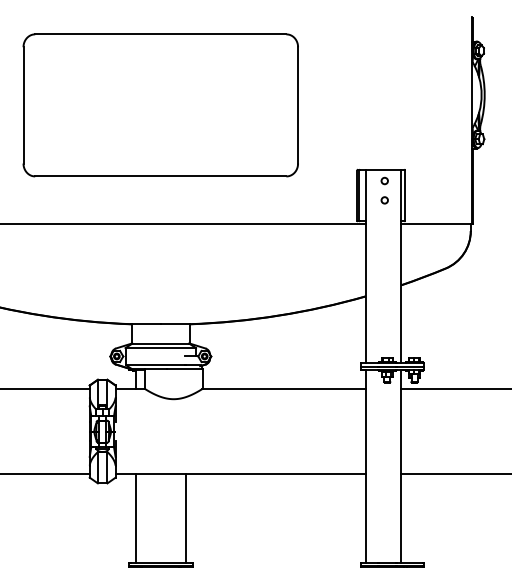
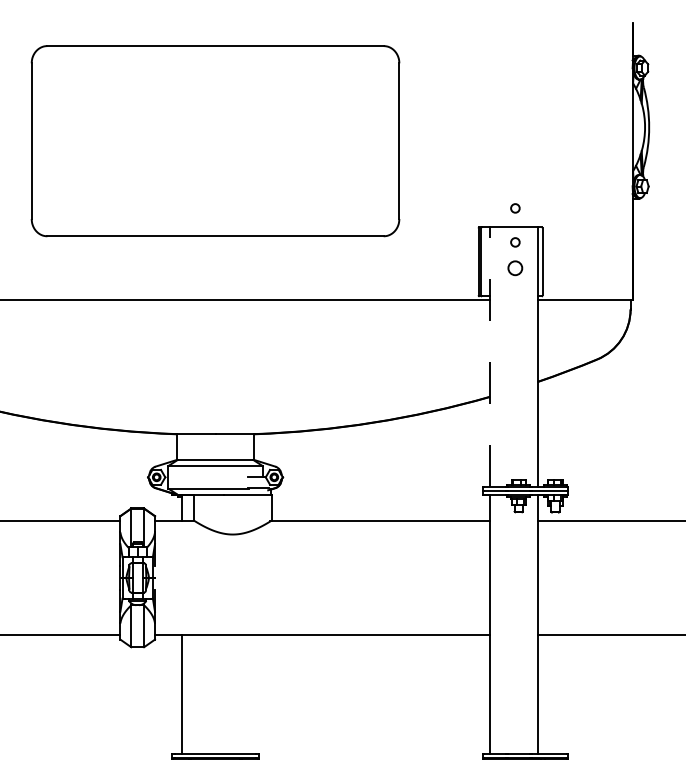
circle: (384, 155) -> (515, 208), added
circle: (384, 200) -> (515, 268), size x1.6
line: (365, 266) -> (489, 356), solid -> dashed
line: (186, 518) -> (249, 694), removed

